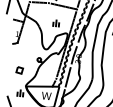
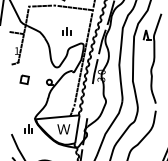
part: (19, 70) -> (24, 79), moved
line: (67, 77) -> (89, 101), removed

